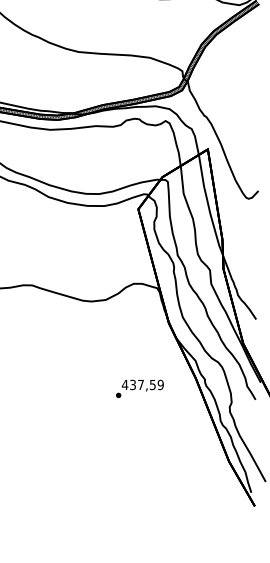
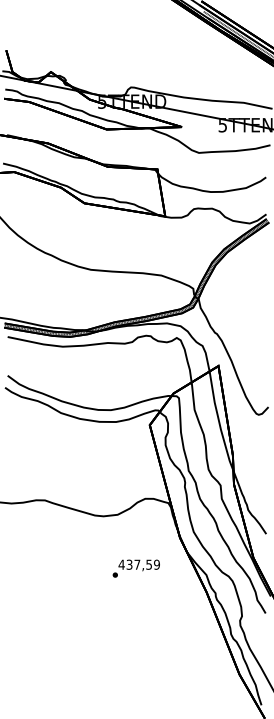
text: (139, 388) -> (135, 568), moved

